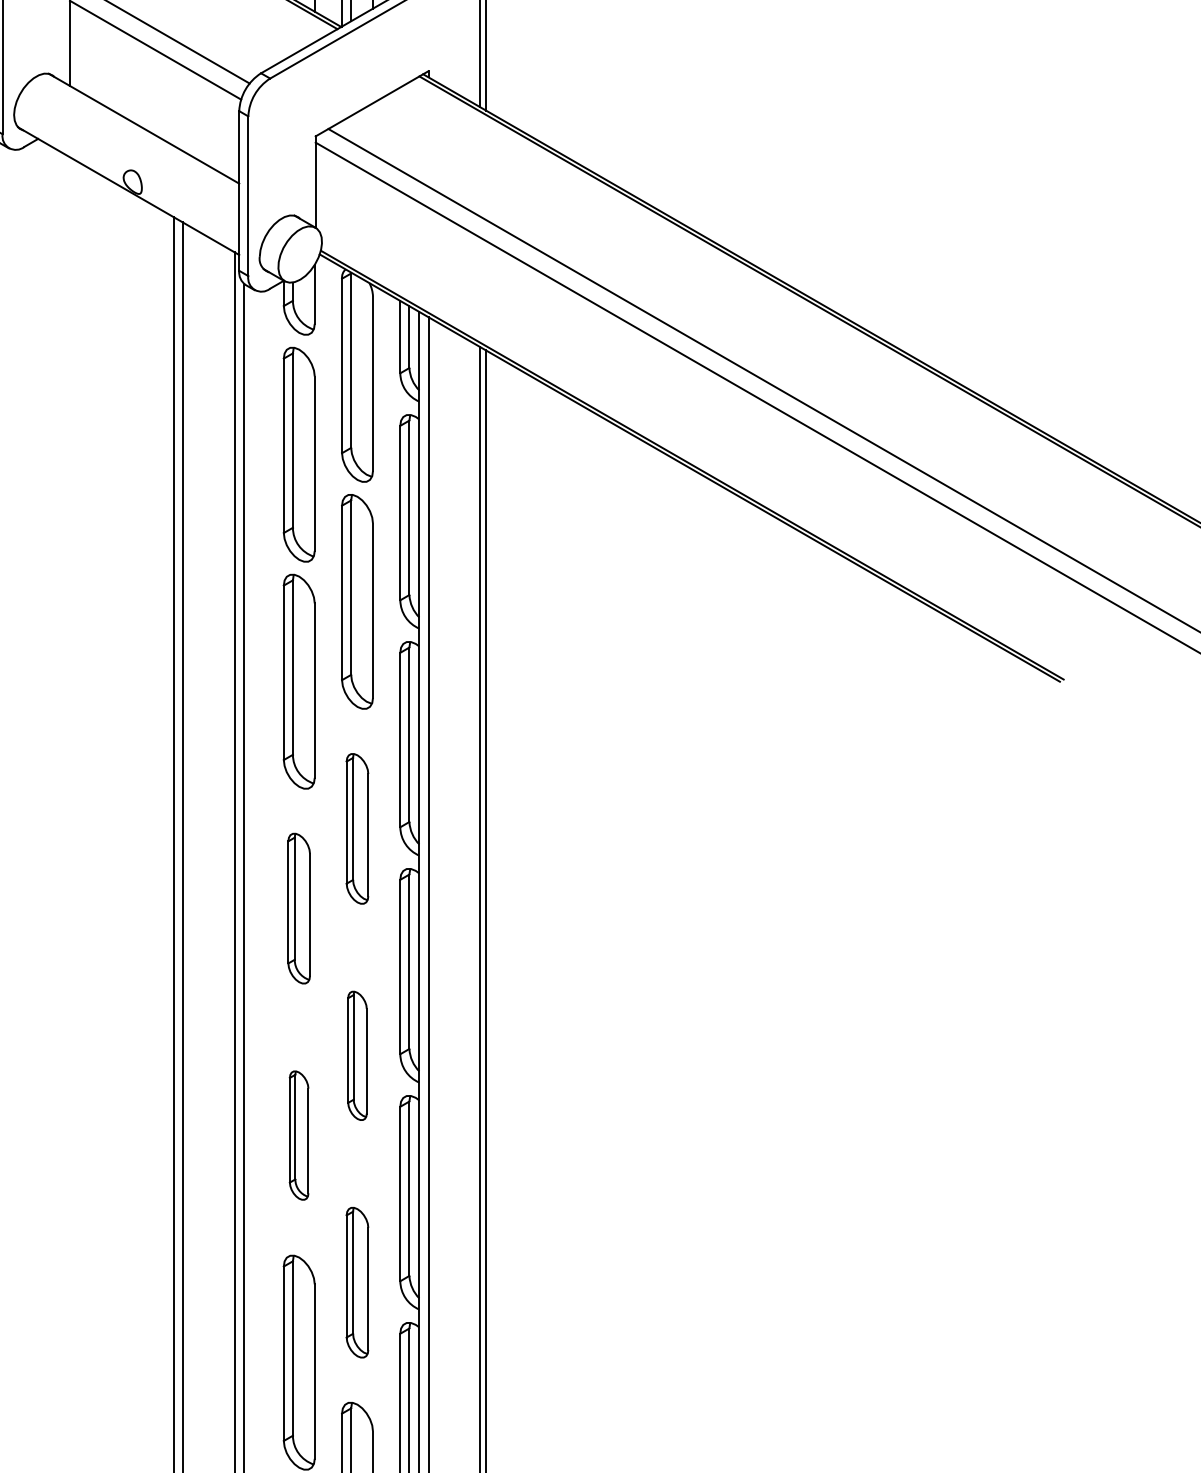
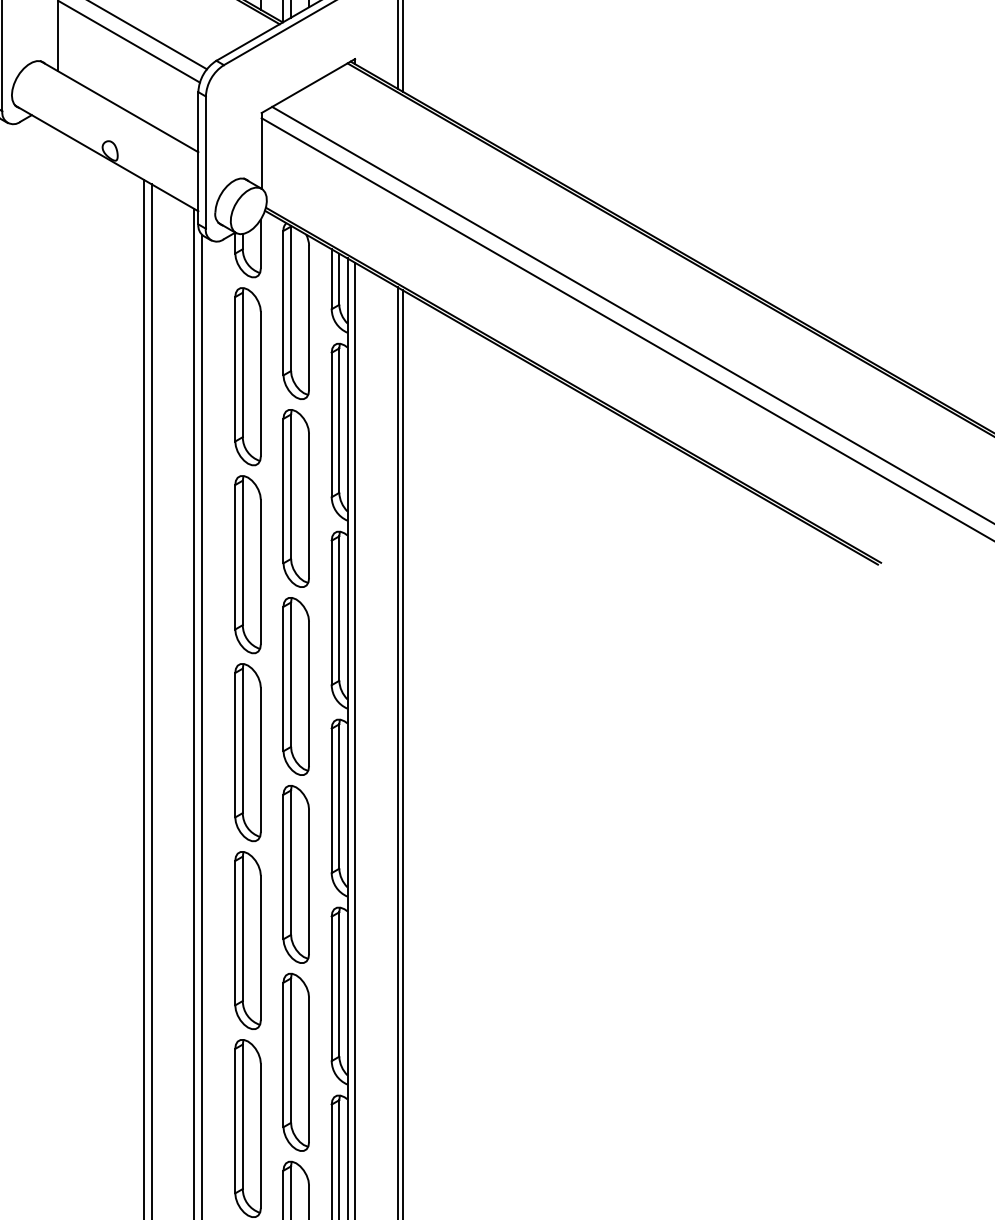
part: (357, 828) -> (296, 686), size x1.43
part: (298, 908) -> (247, 752), size x1.43
part: (357, 1055) -> (296, 874), size x1.67
part: (298, 1135) -> (247, 940), size x1.67
part: (357, 1282) -> (296, 1062), size x1.43

